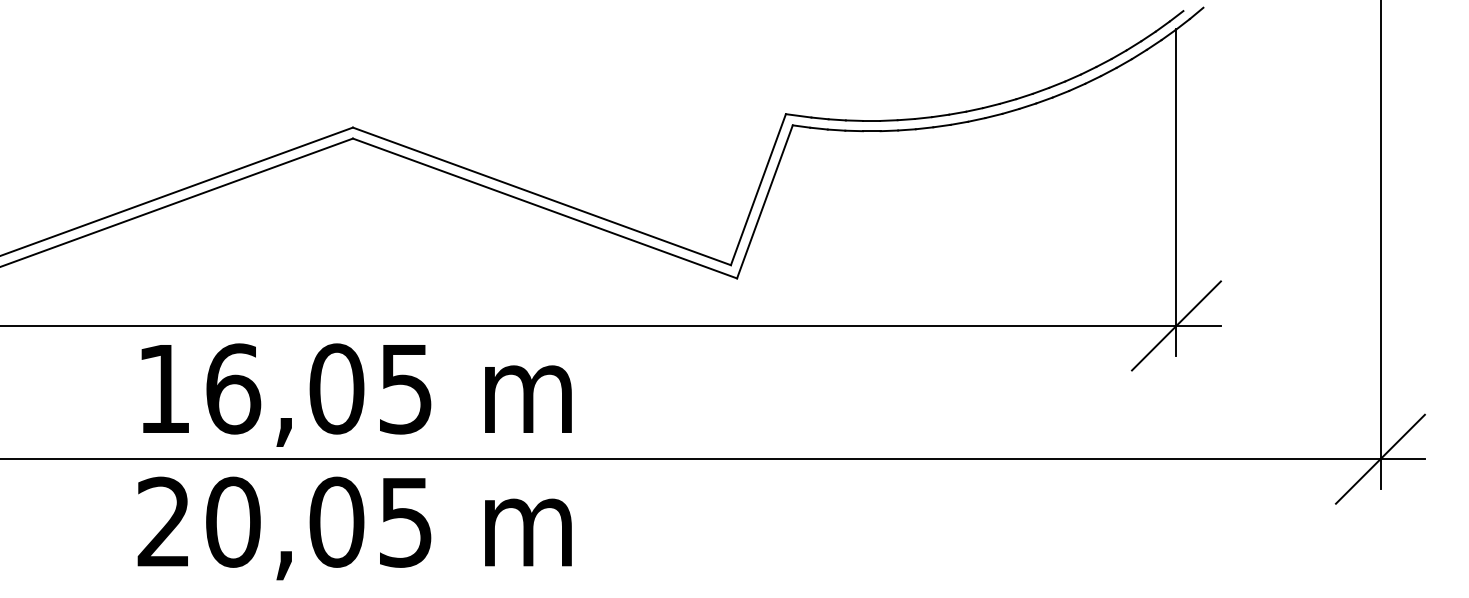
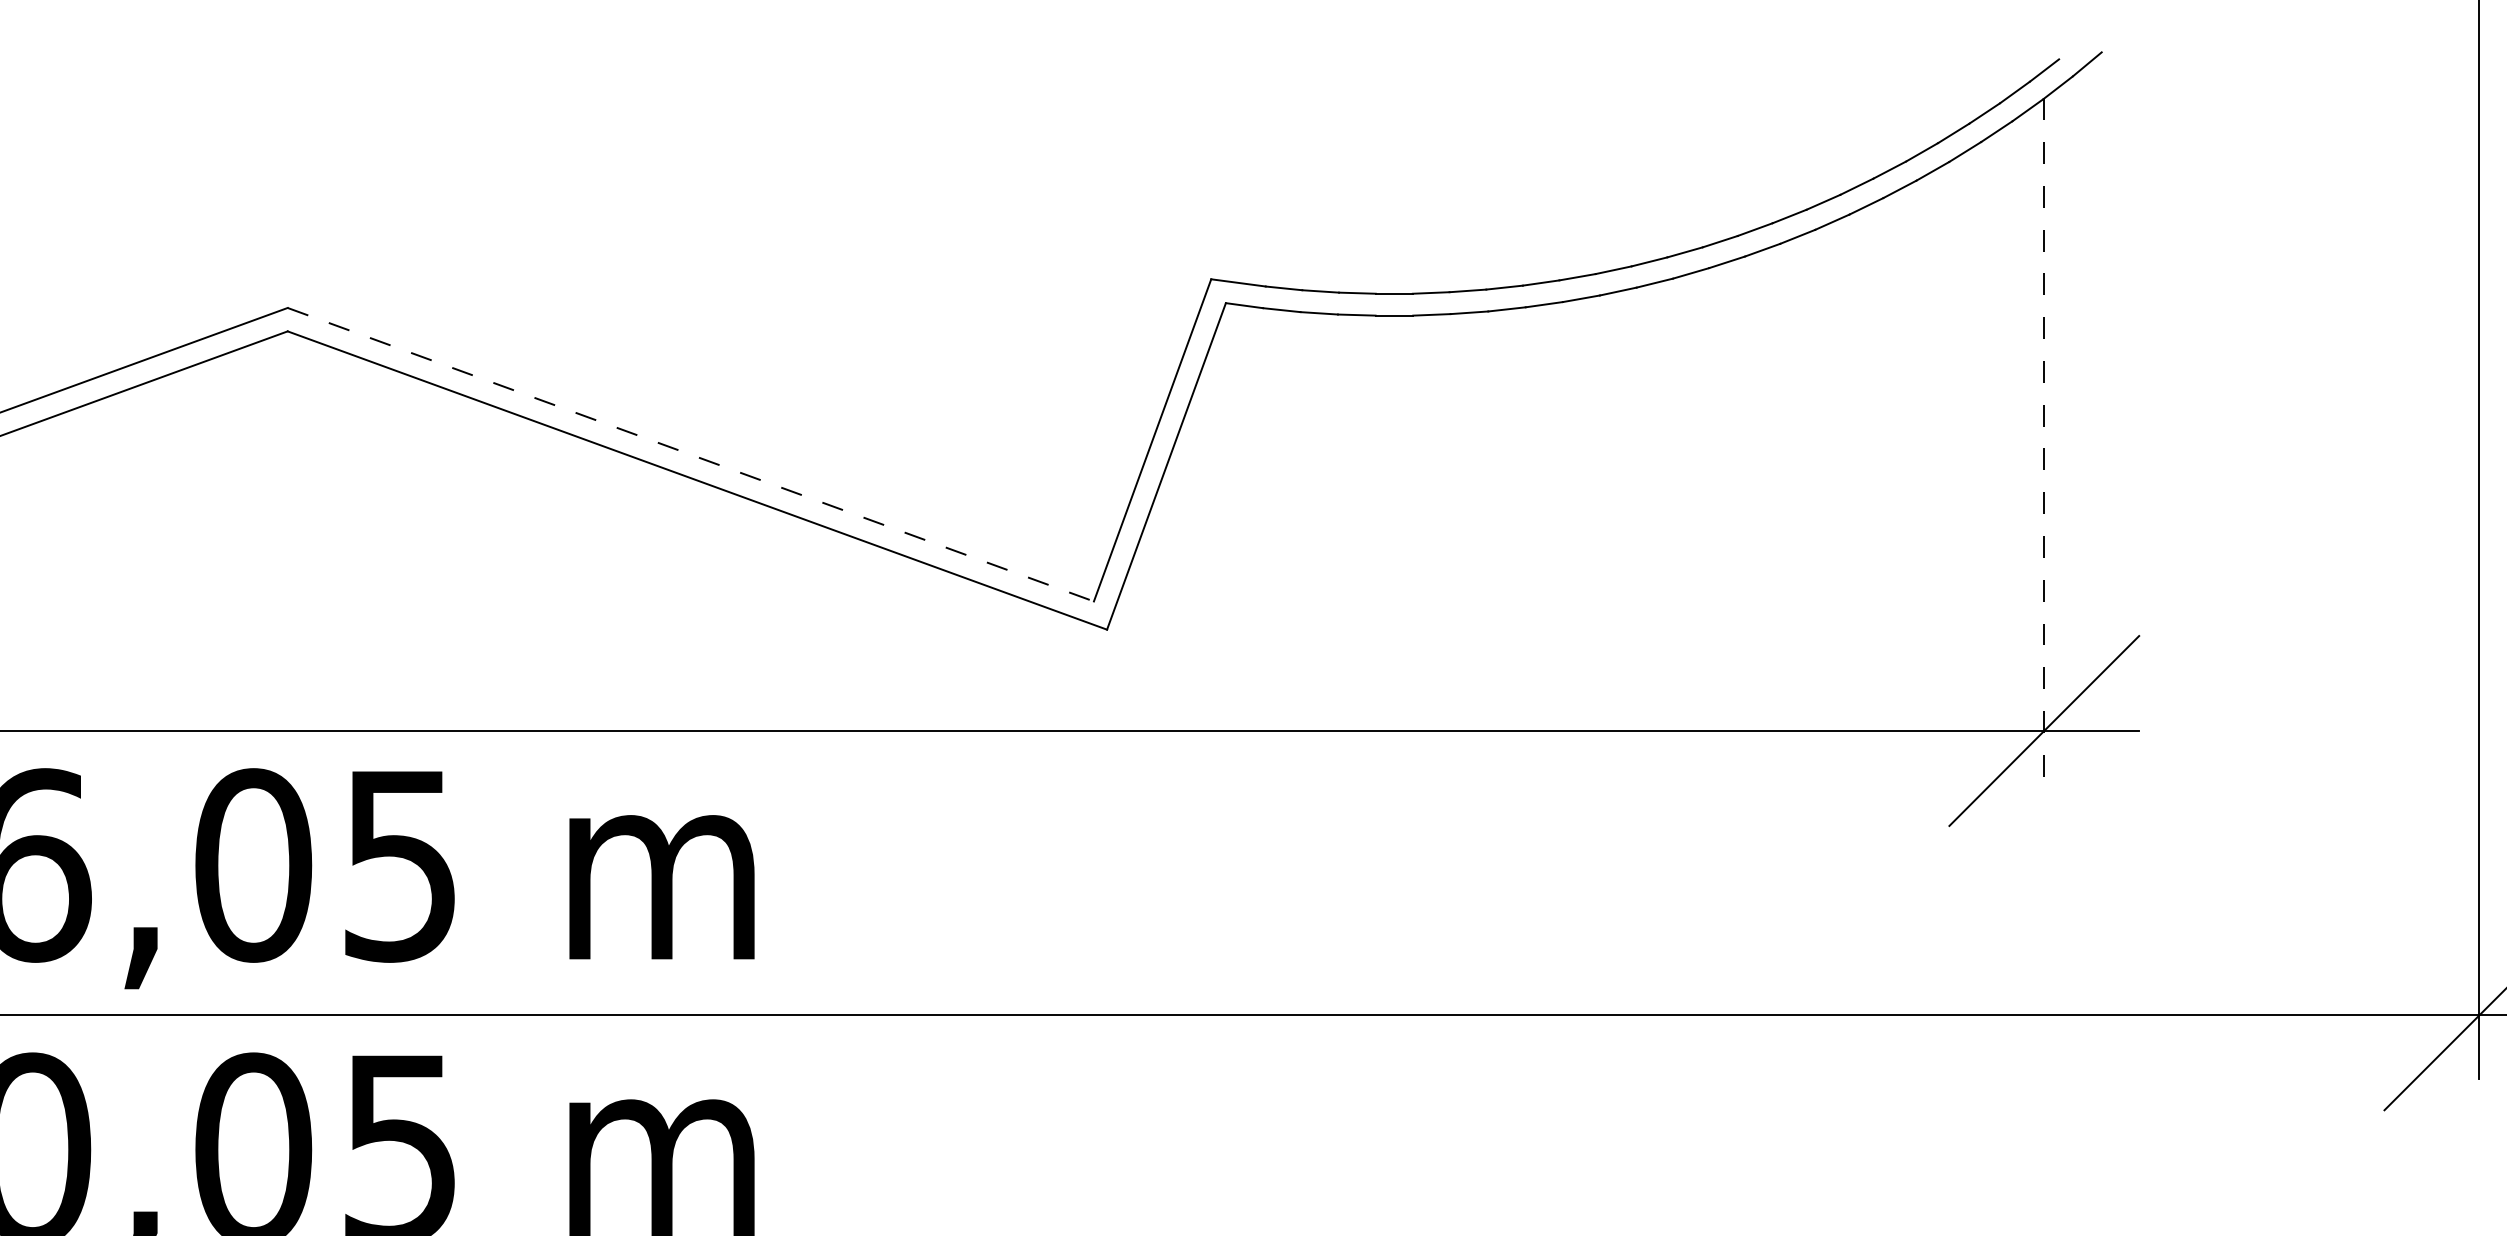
line: (1176, 192) -> (2044, 446), solid -> dashed
line: (542, 196) -> (692, 454), solid -> dashed

